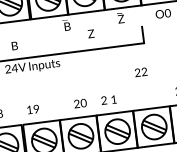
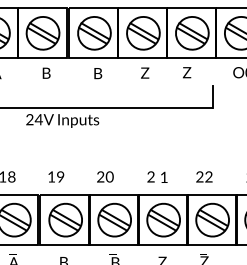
text: (67, 26) -> (98, 73), moved
text: (91, 33) -> (145, 72), moved
text: (14, 45) -> (46, 72), moved
text: (141, 71) -> (204, 176), moved
text: (80, 103) -> (105, 176), moved

